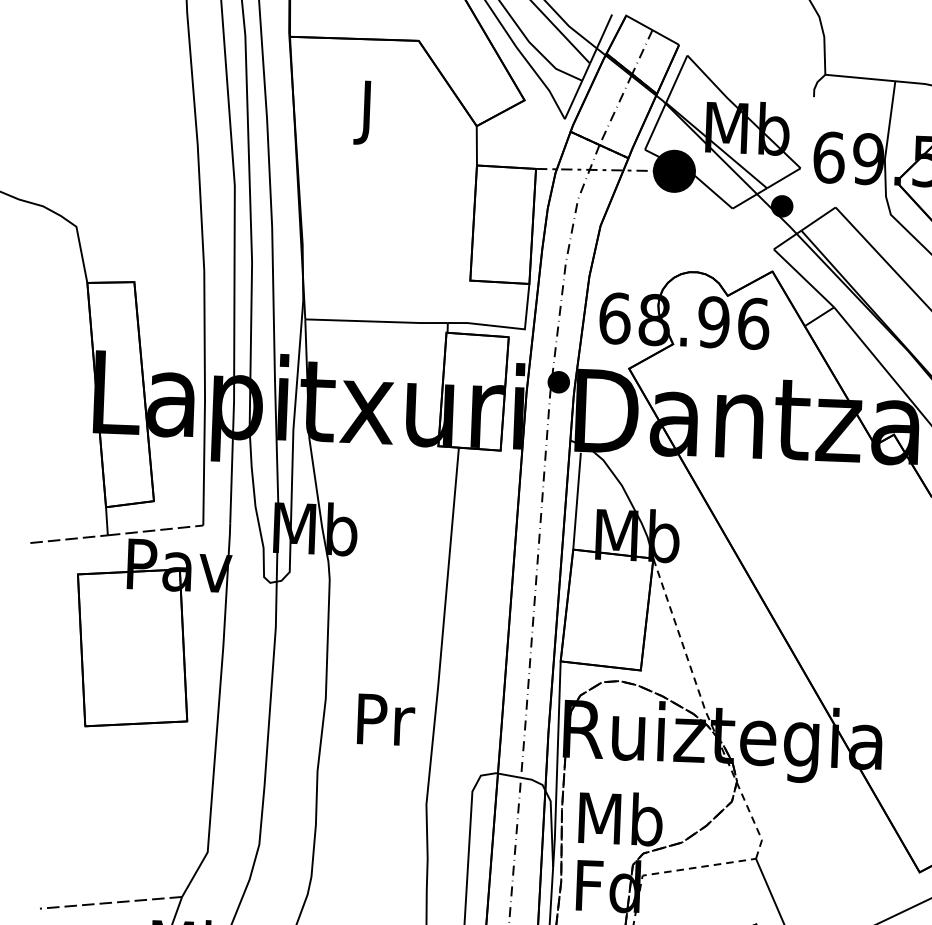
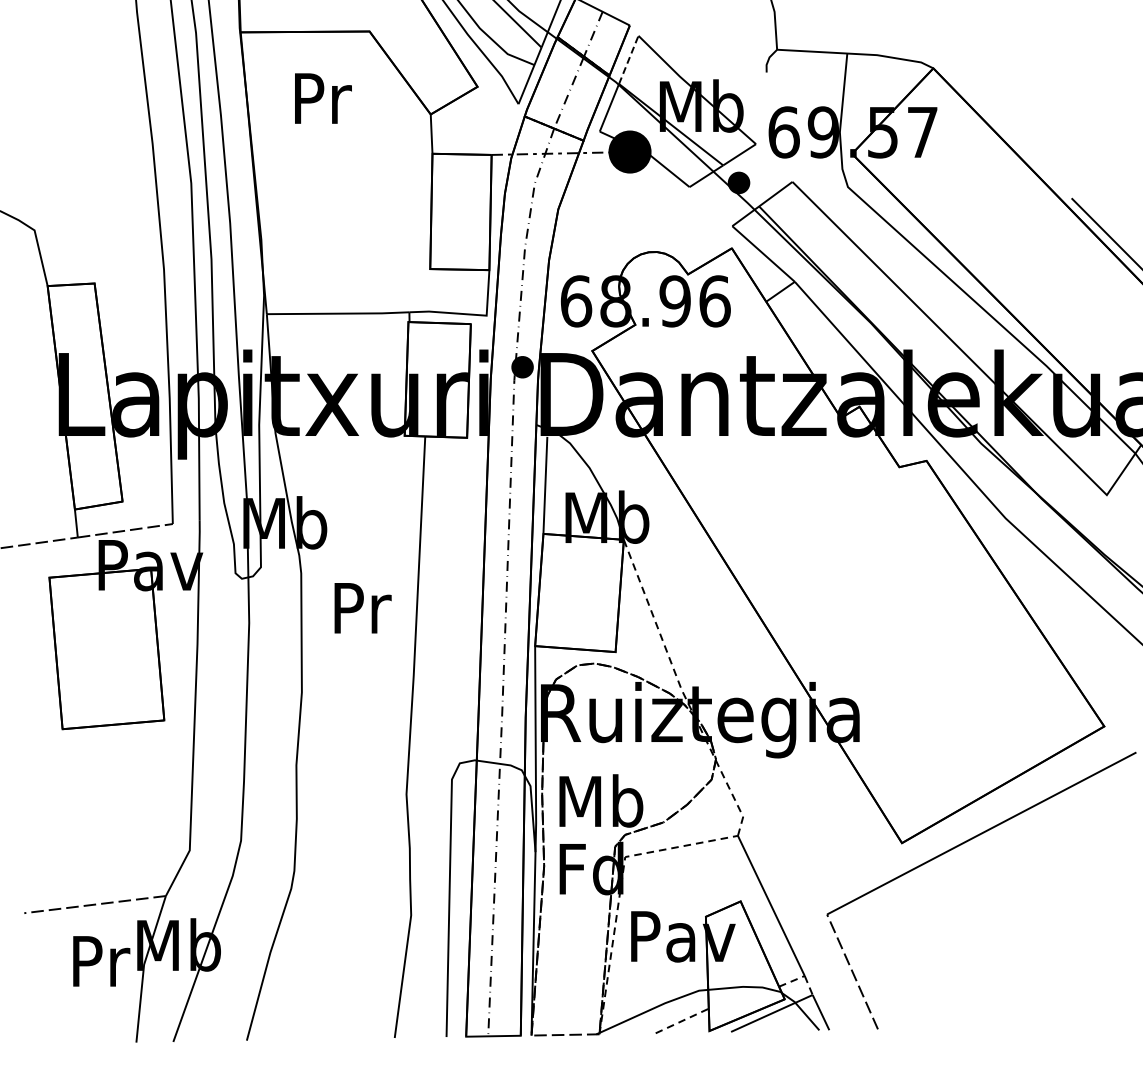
line: (676, 78) -> (628, 59), solid -> dashed
text: (369, 113) -> (323, 105), J -> Pr
text: (385, 720) -> (362, 608), moved

